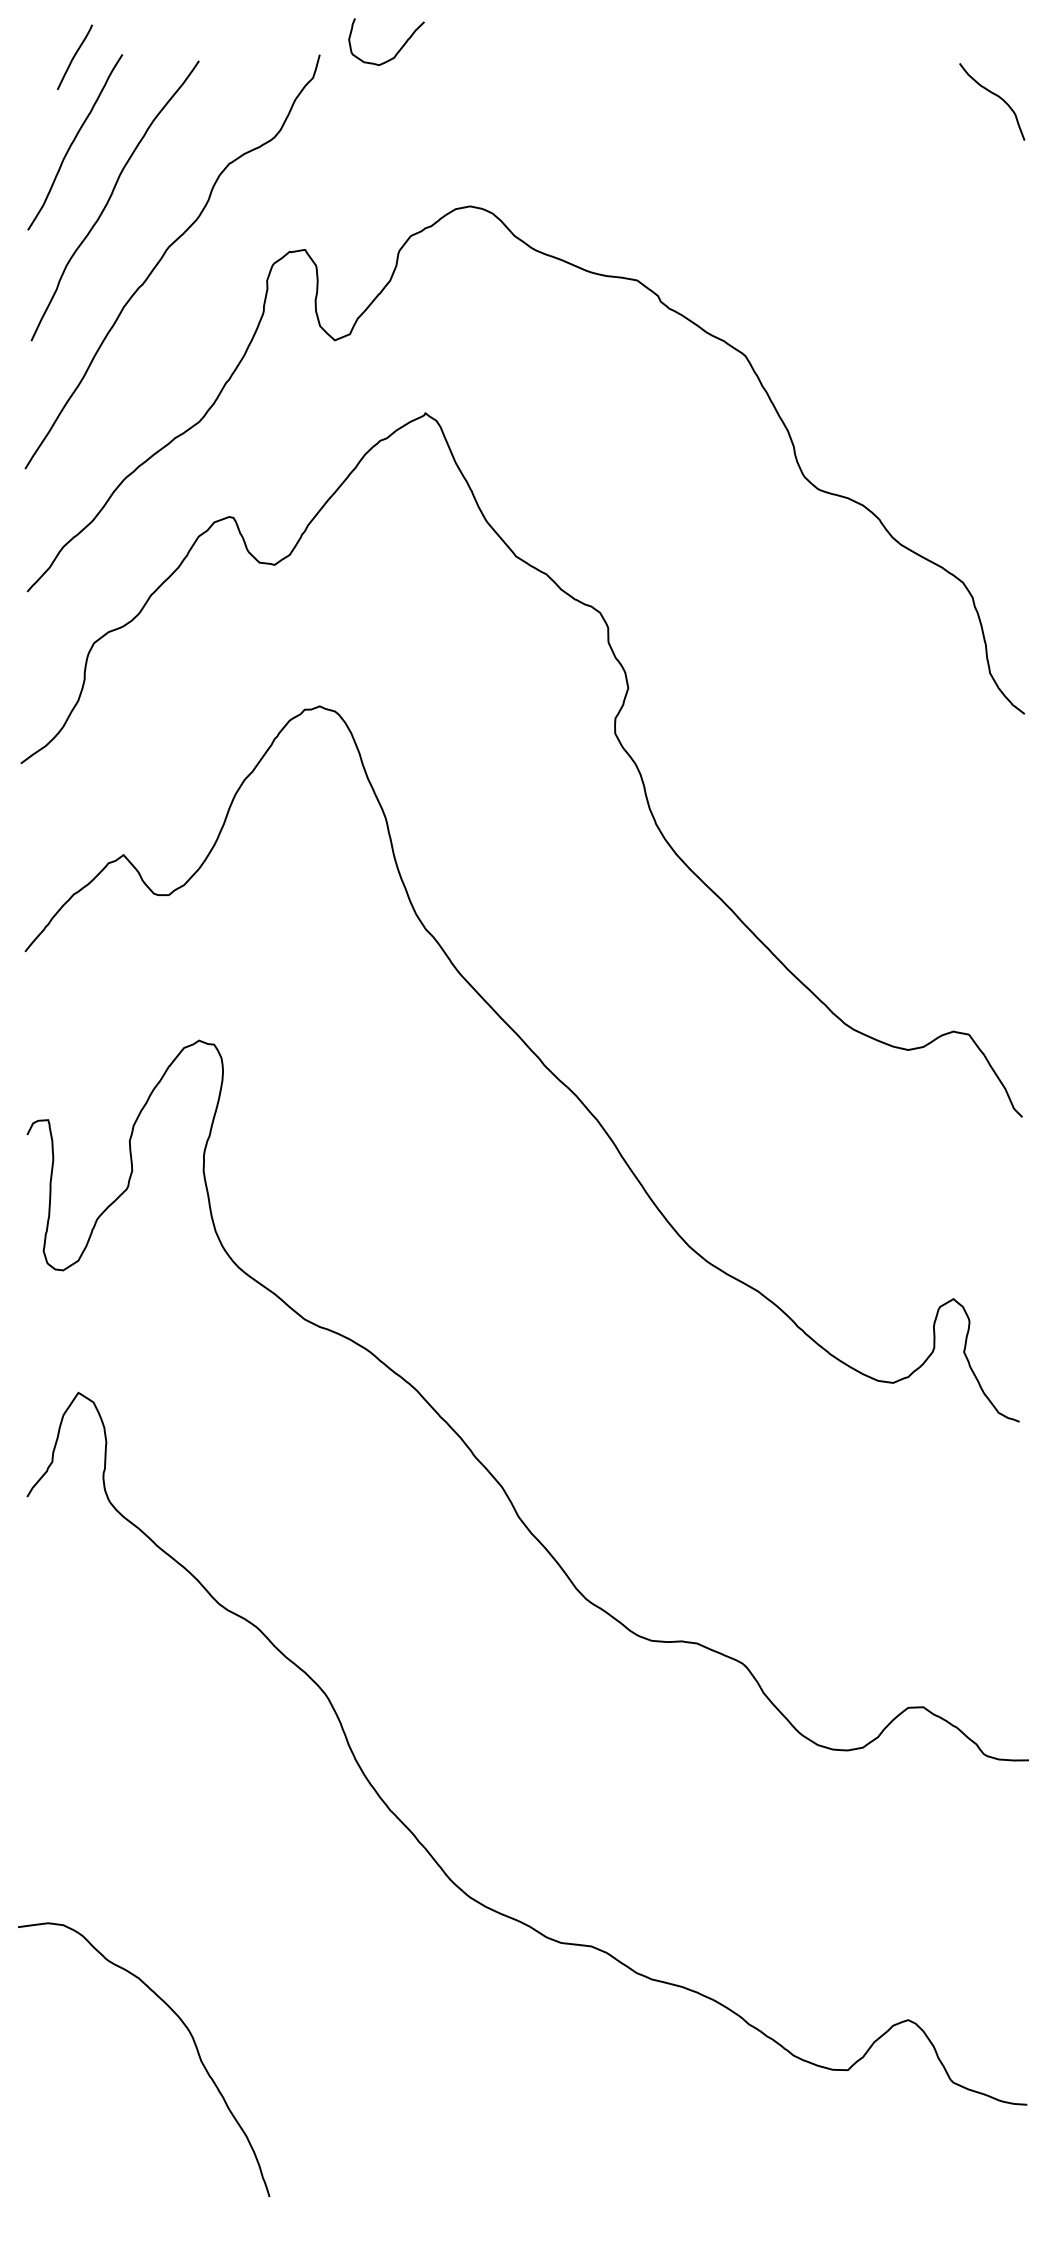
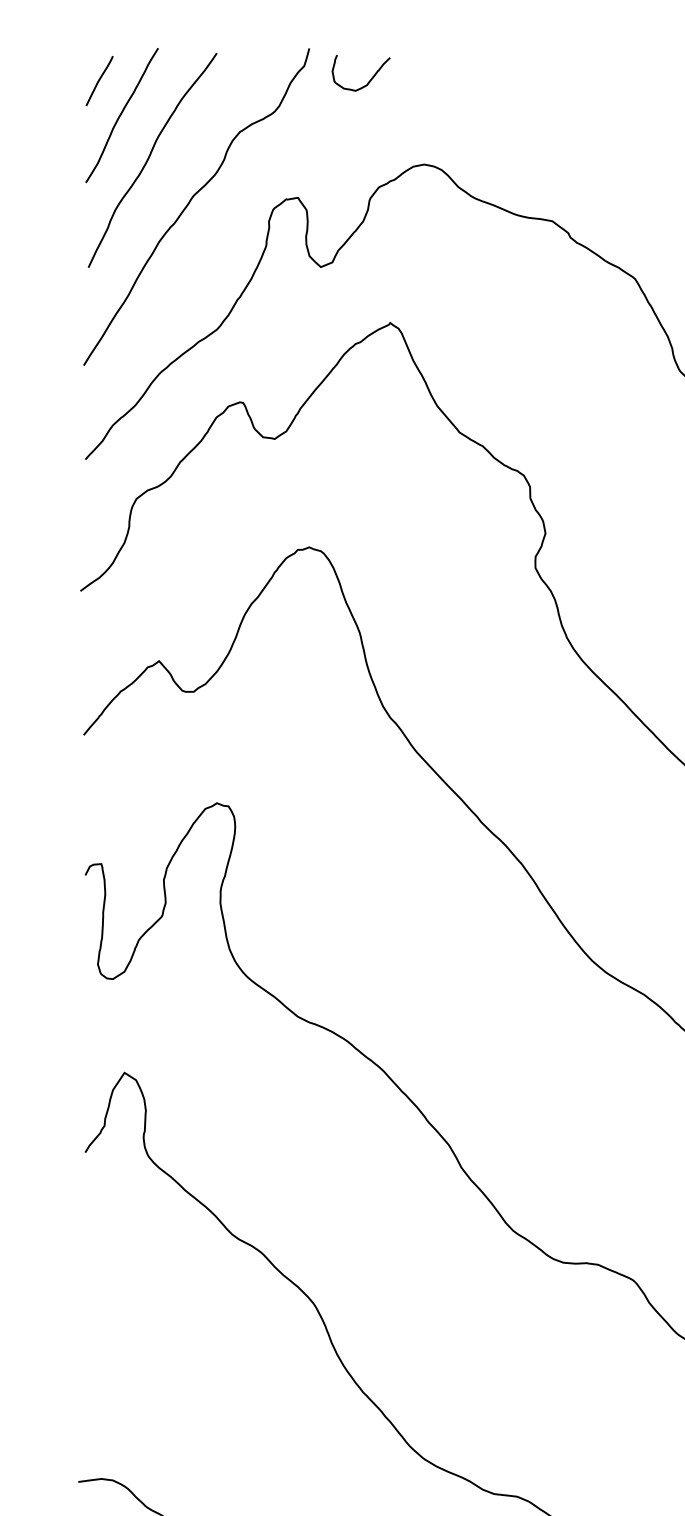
curve: (397, 51) -> (369, 80), moved
curve: (74, 57) -> (99, 81), moved

